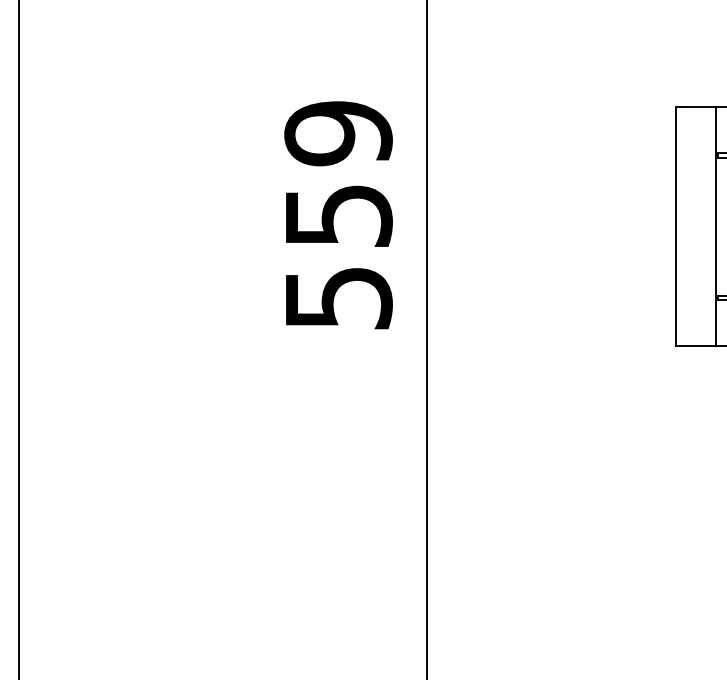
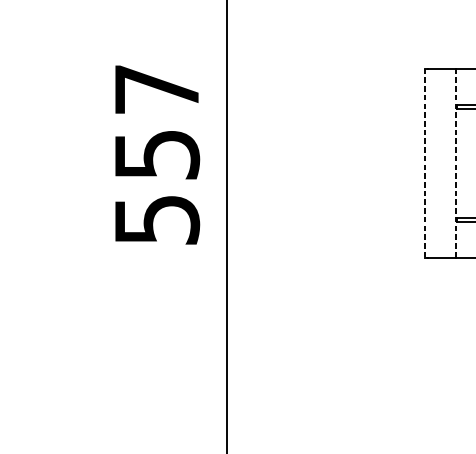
text: (338, 133) -> (157, 89), 559 -> 557
line: (676, 226) -> (424, 163), solid -> dashed
line: (716, 226) -> (456, 163), solid -> dashed

